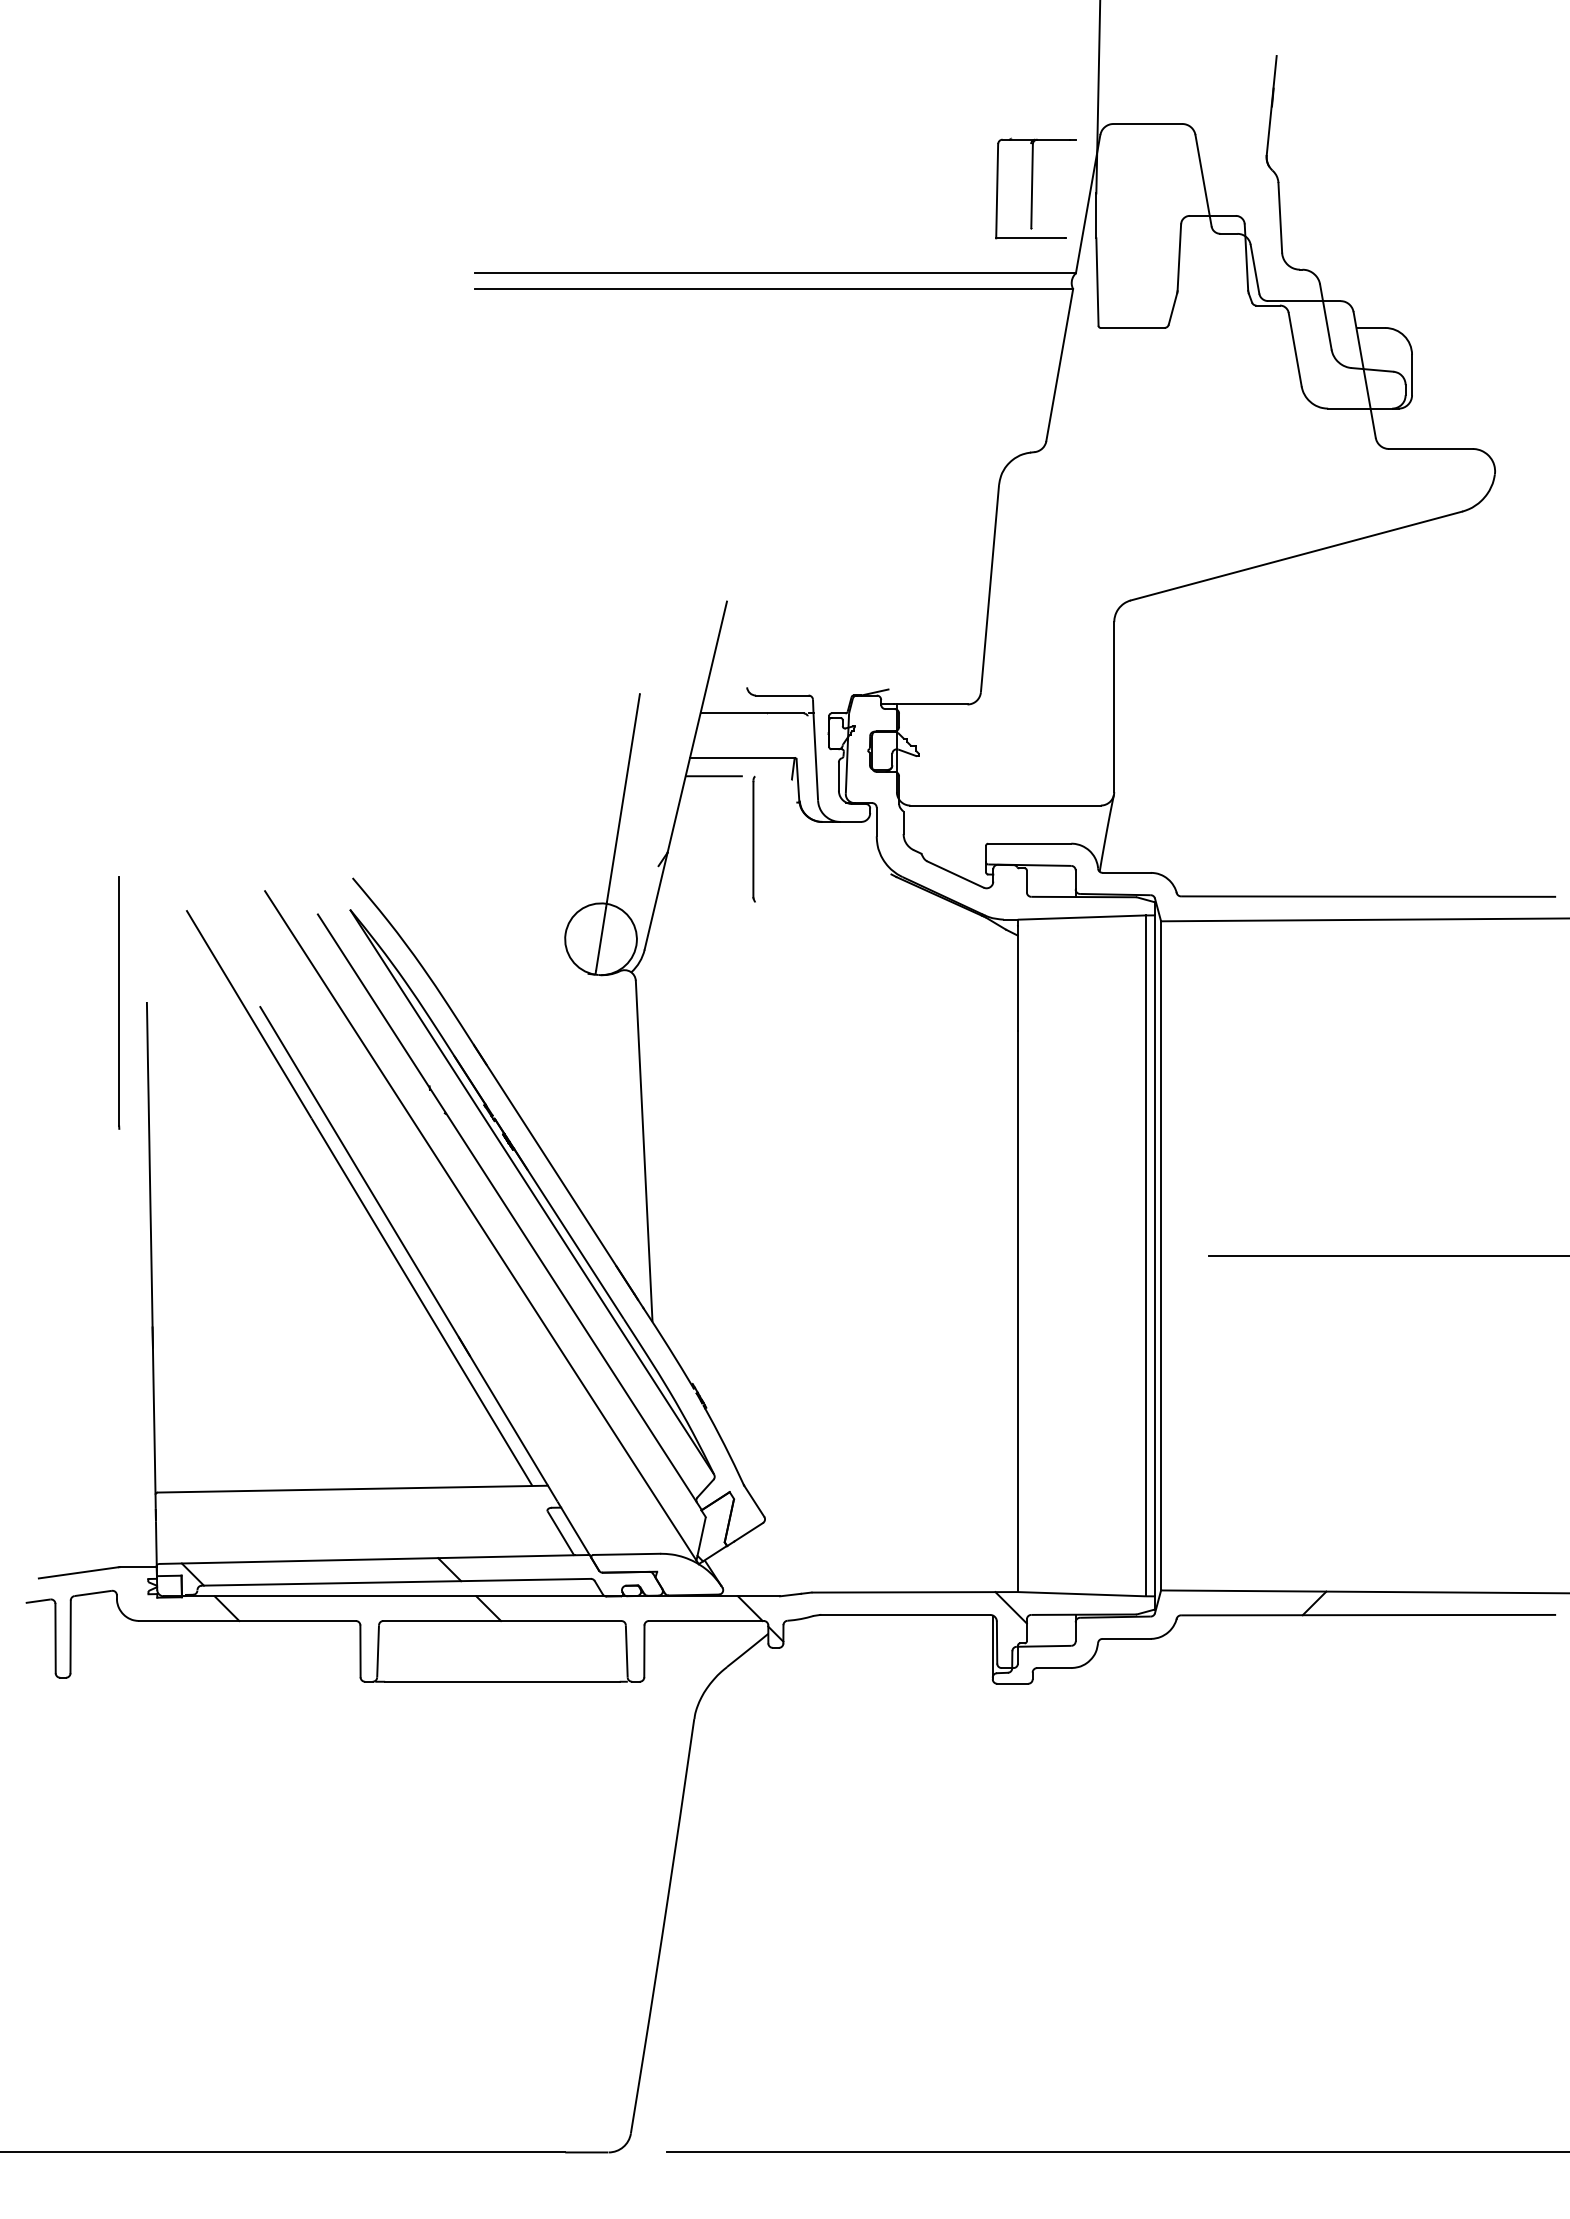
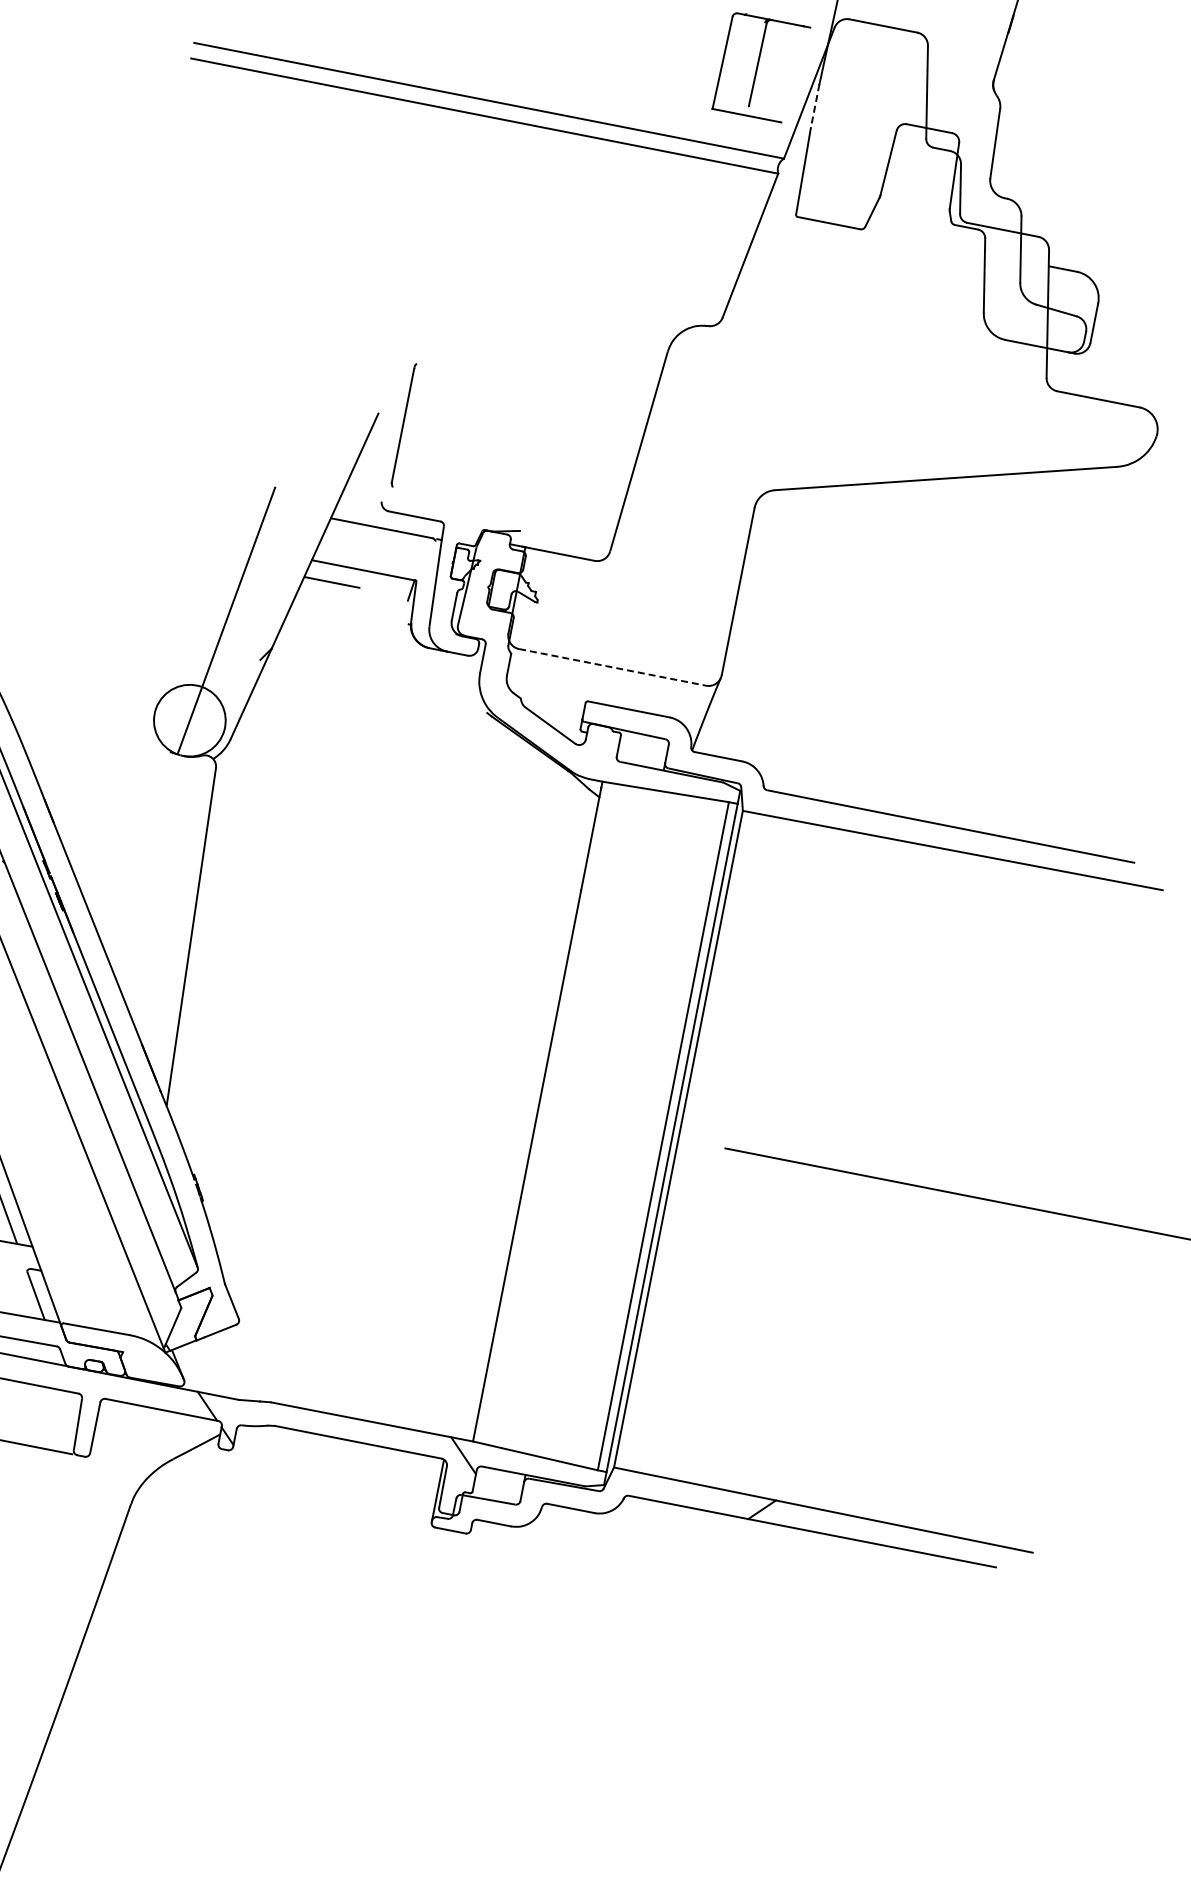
line: (1096, 216) -> (815, 106), solid -> dashed
line: (1006, 805) -> (613, 667), solid -> dashed
line: (753, 838) -> (403, 424), moved

